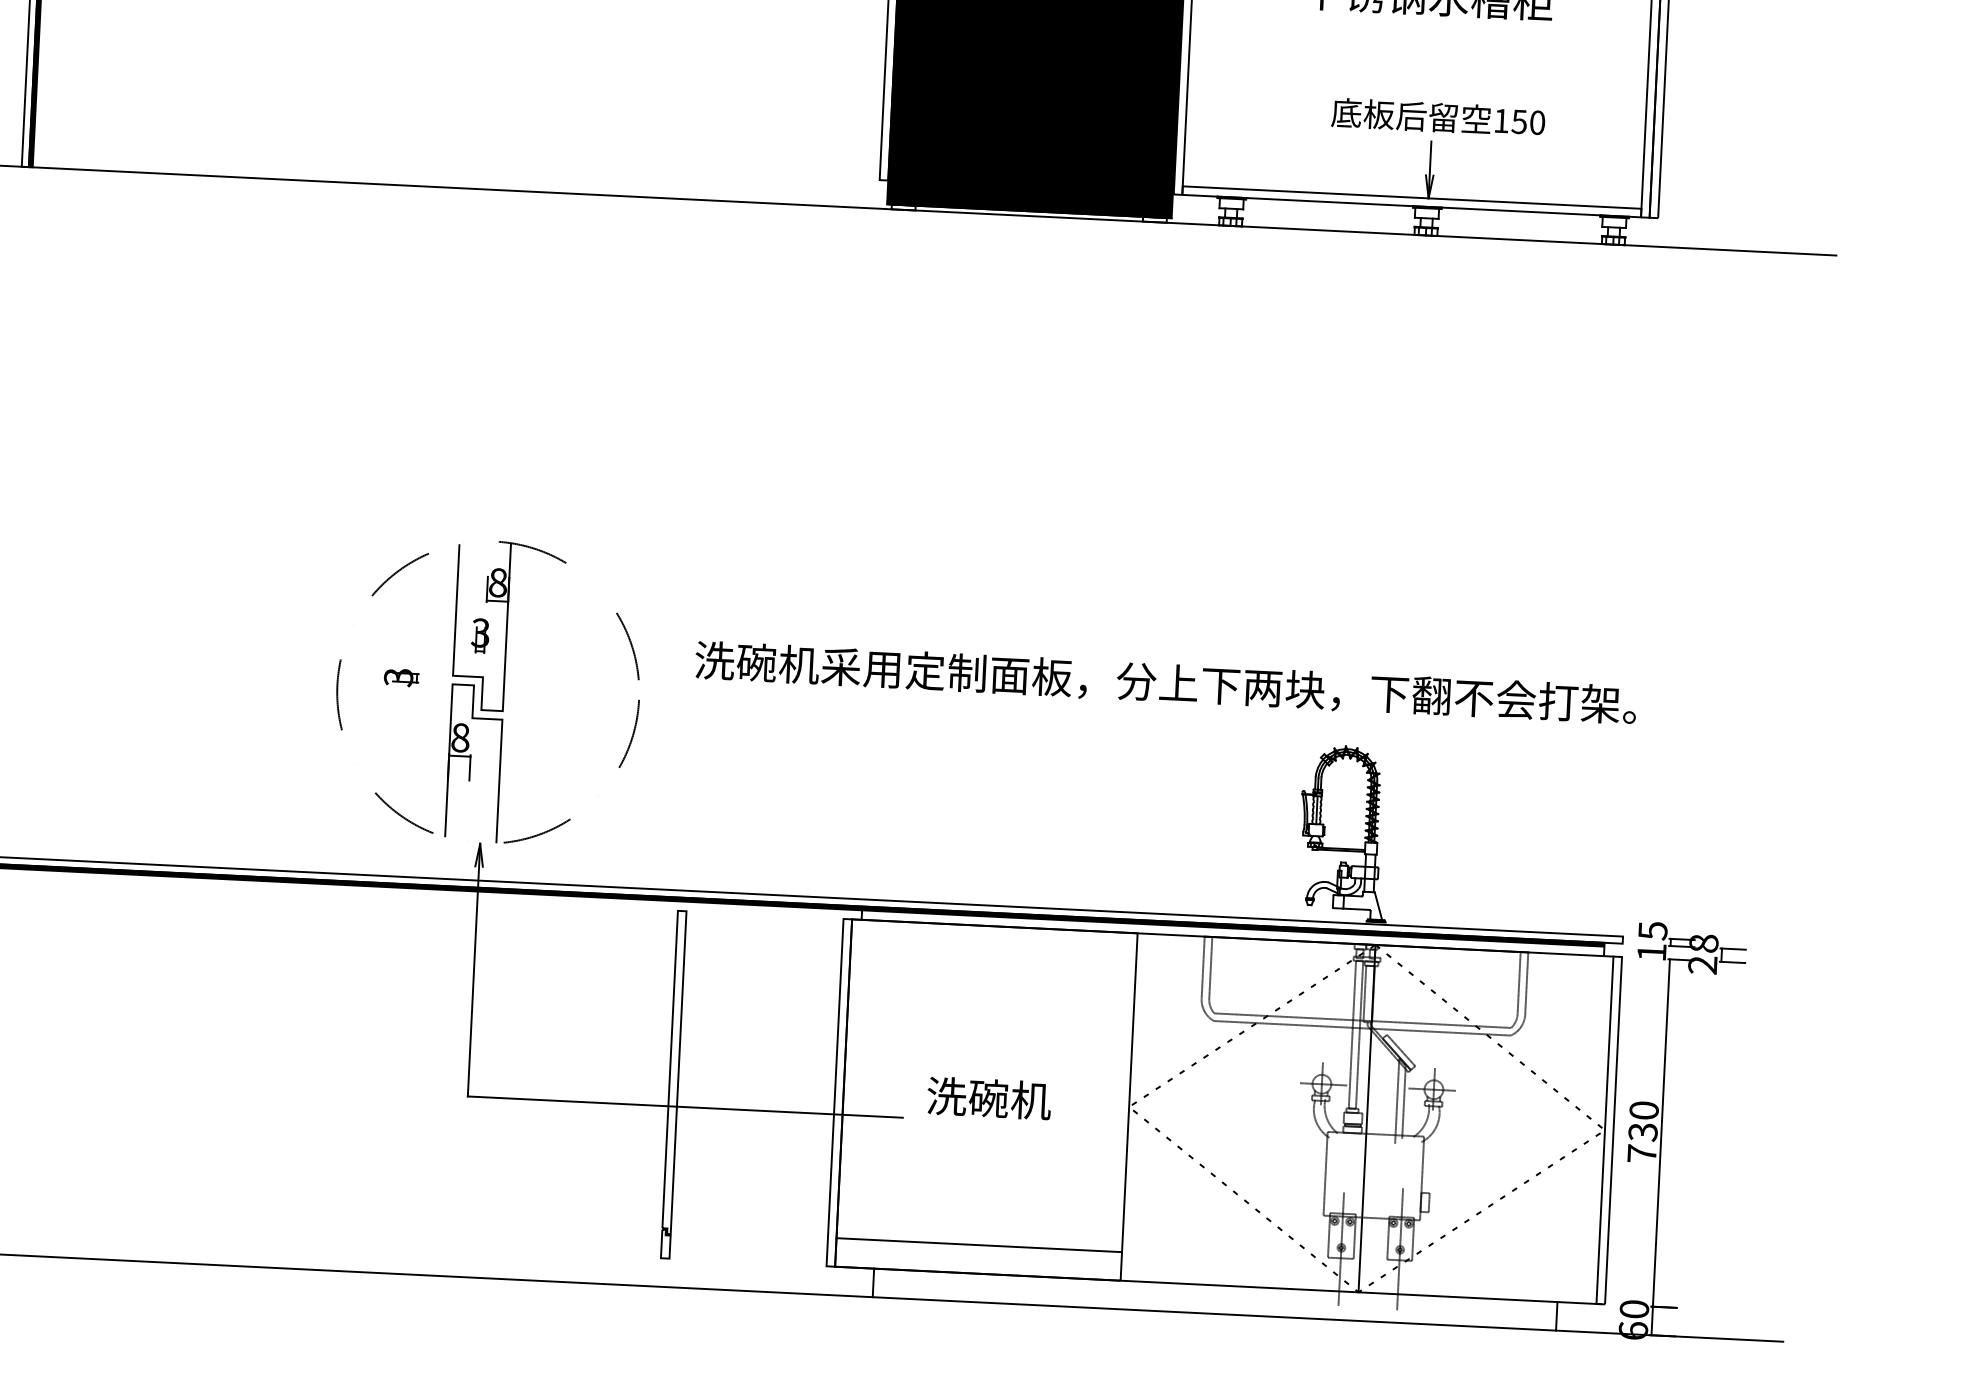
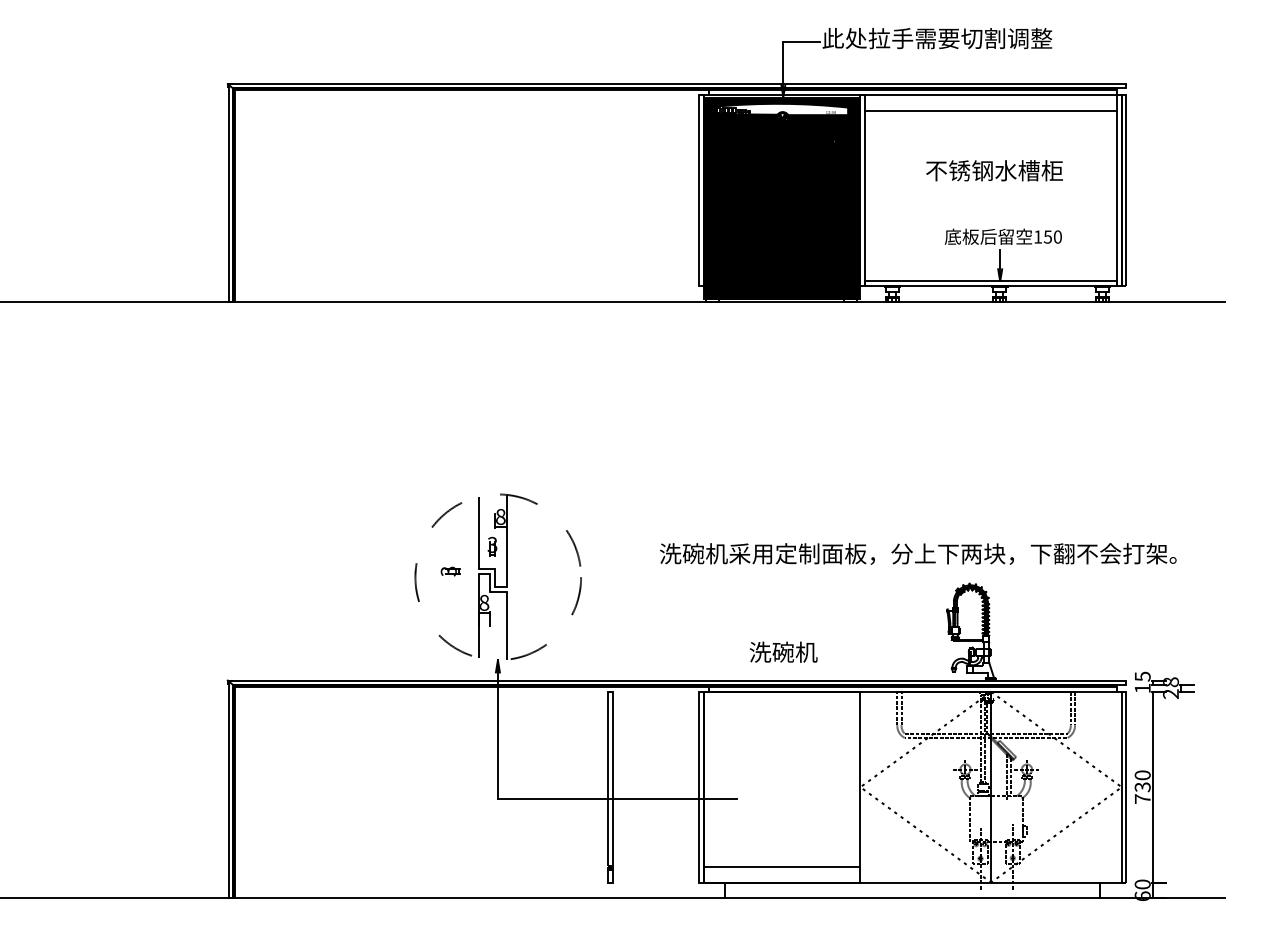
text: (1166, 682) -> (918, 553), moved
text: (989, 1097) -> (783, 651), moved

